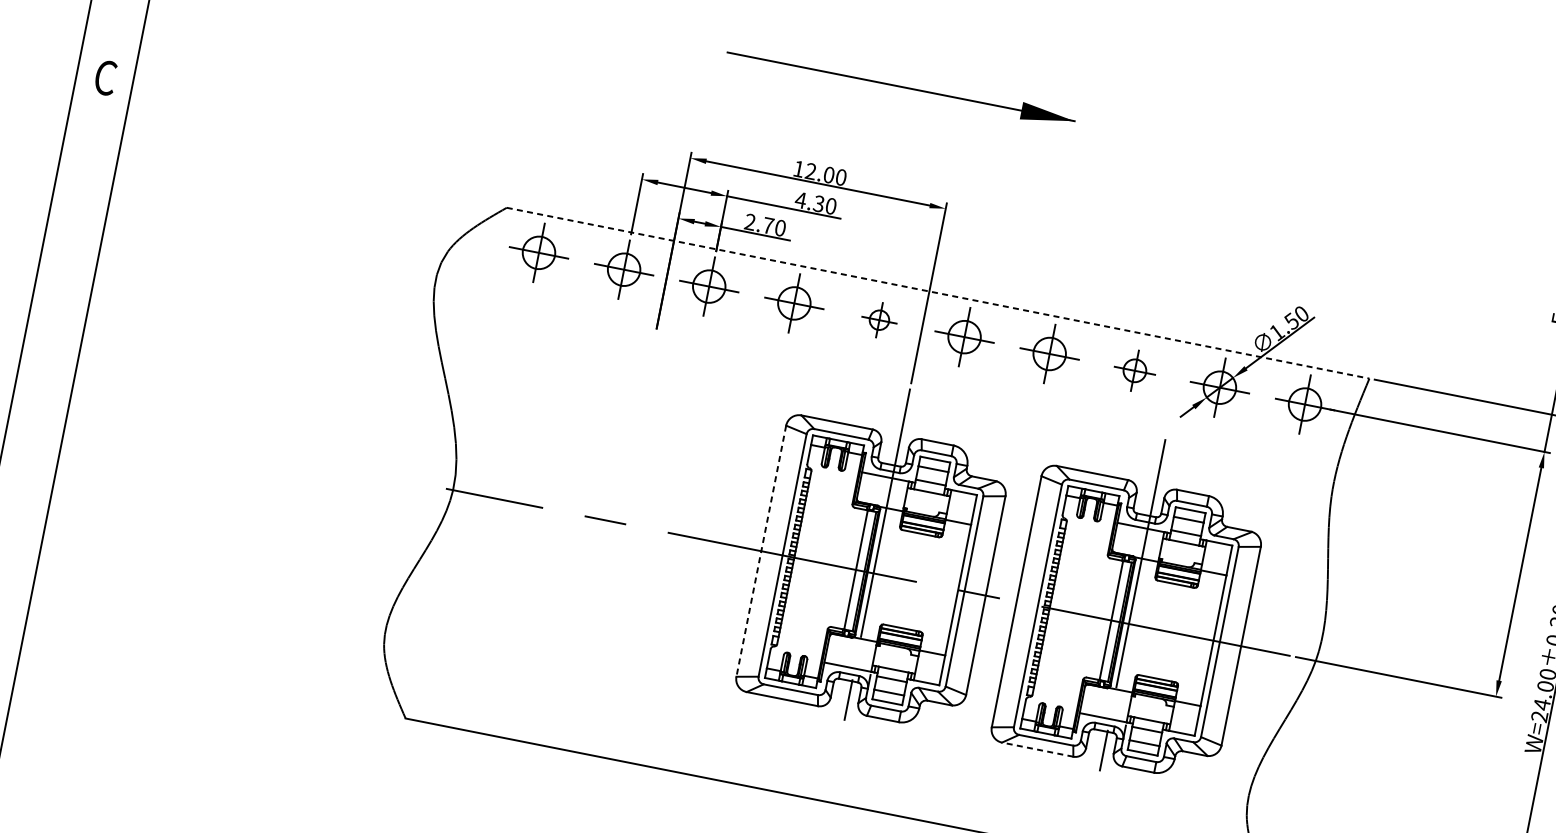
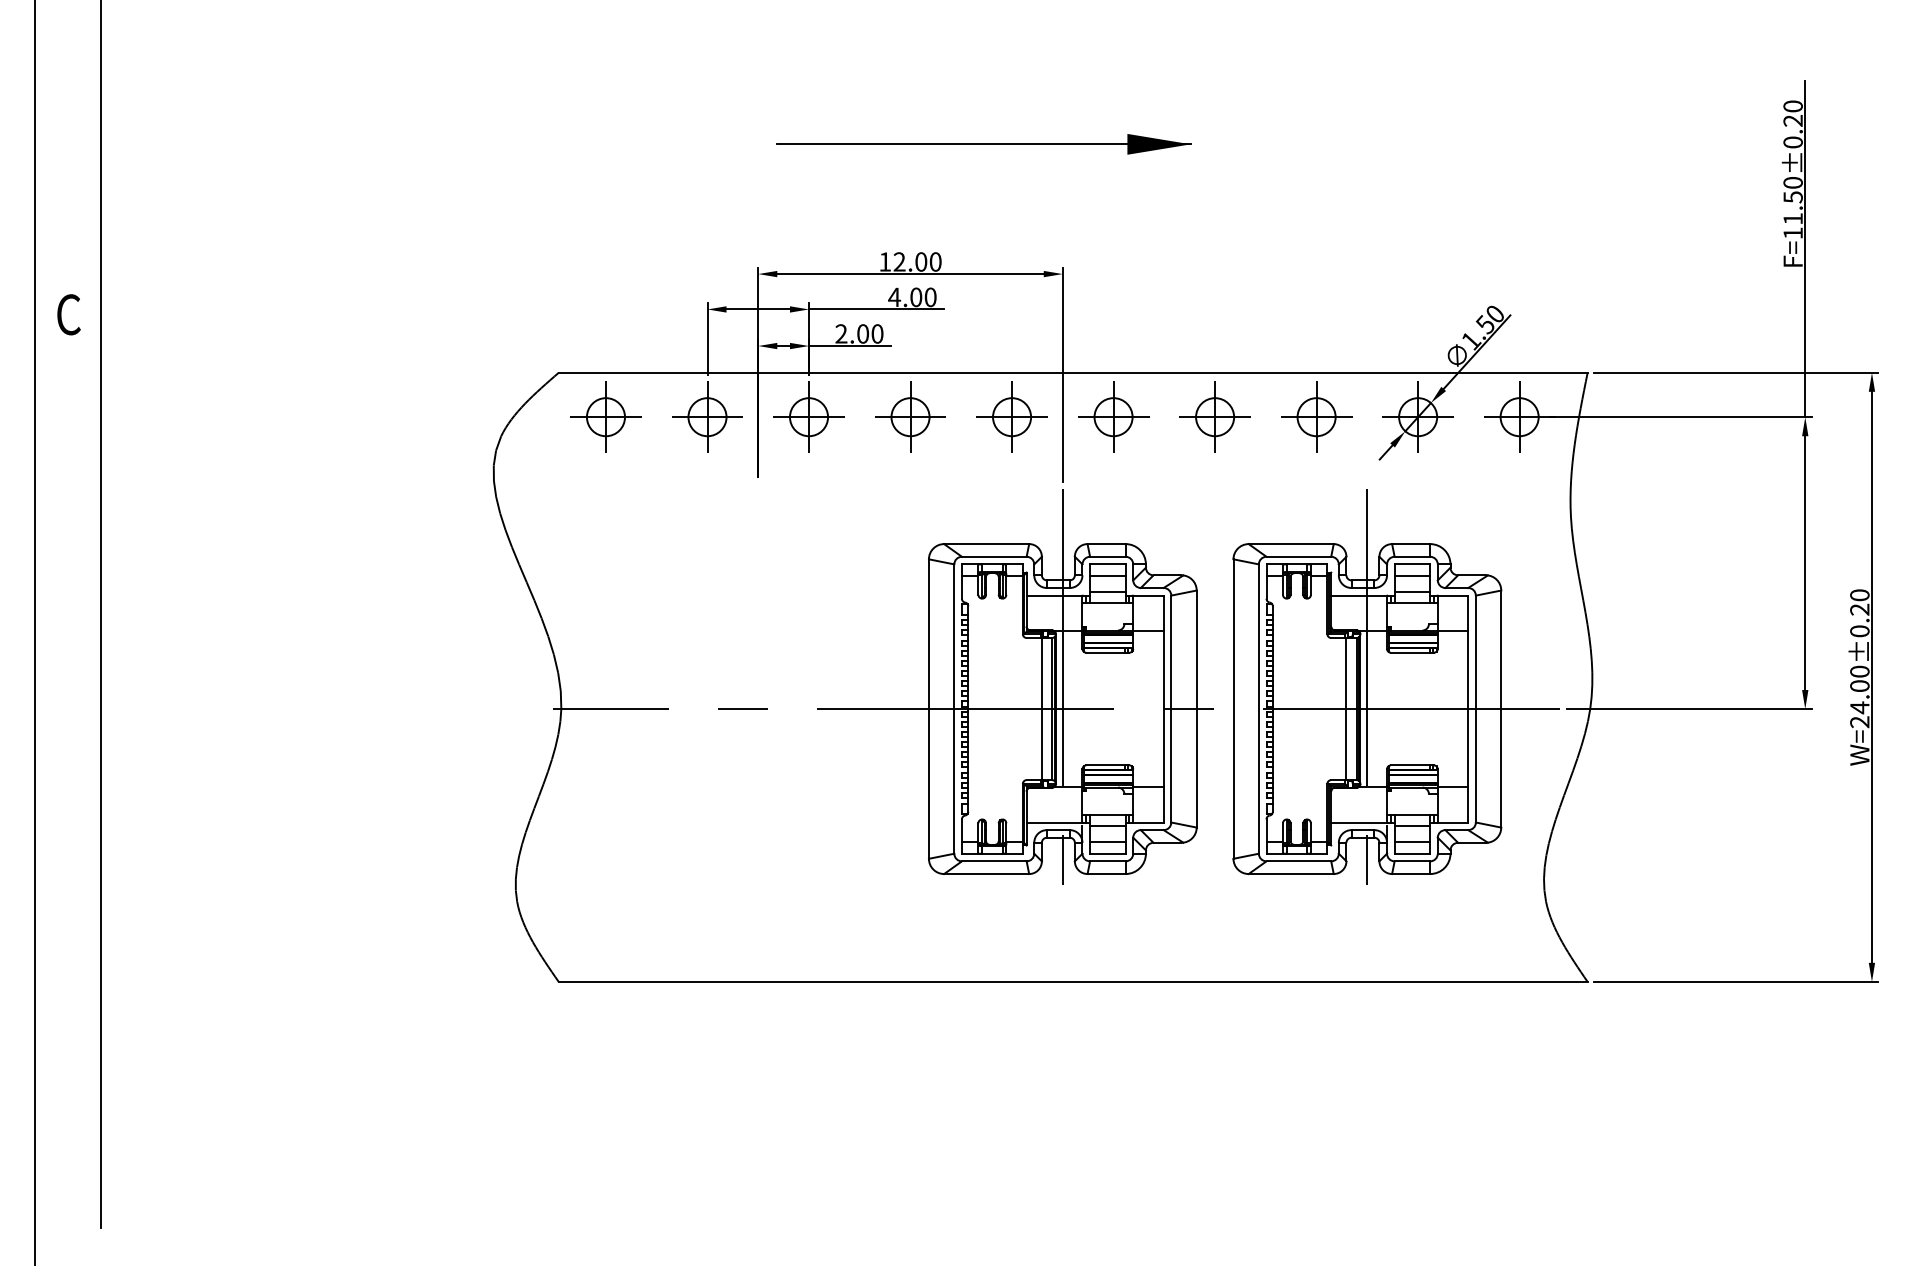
text: (819, 204) -> (916, 297), 4.30 -> 4.00
text: (768, 225) -> (863, 333), 2.70 -> 2.00
line: (938, 293) -> (1073, 372), dashed -> solid
part: (879, 319) -> (1011, 416), size x1.67
part: (1134, 370) -> (1316, 416), size x1.43
line: (760, 551) -> (928, 709), dashed -> solid
line: (1037, 750) -> (1291, 874), dashed -> solid

